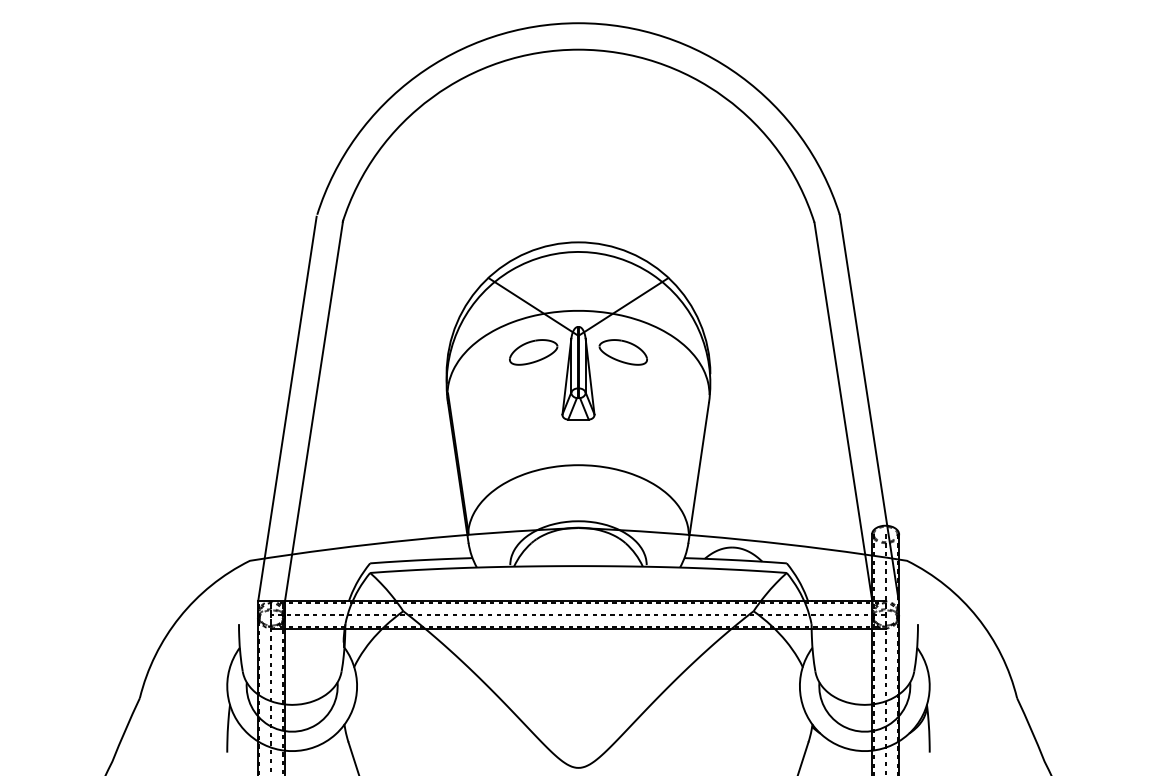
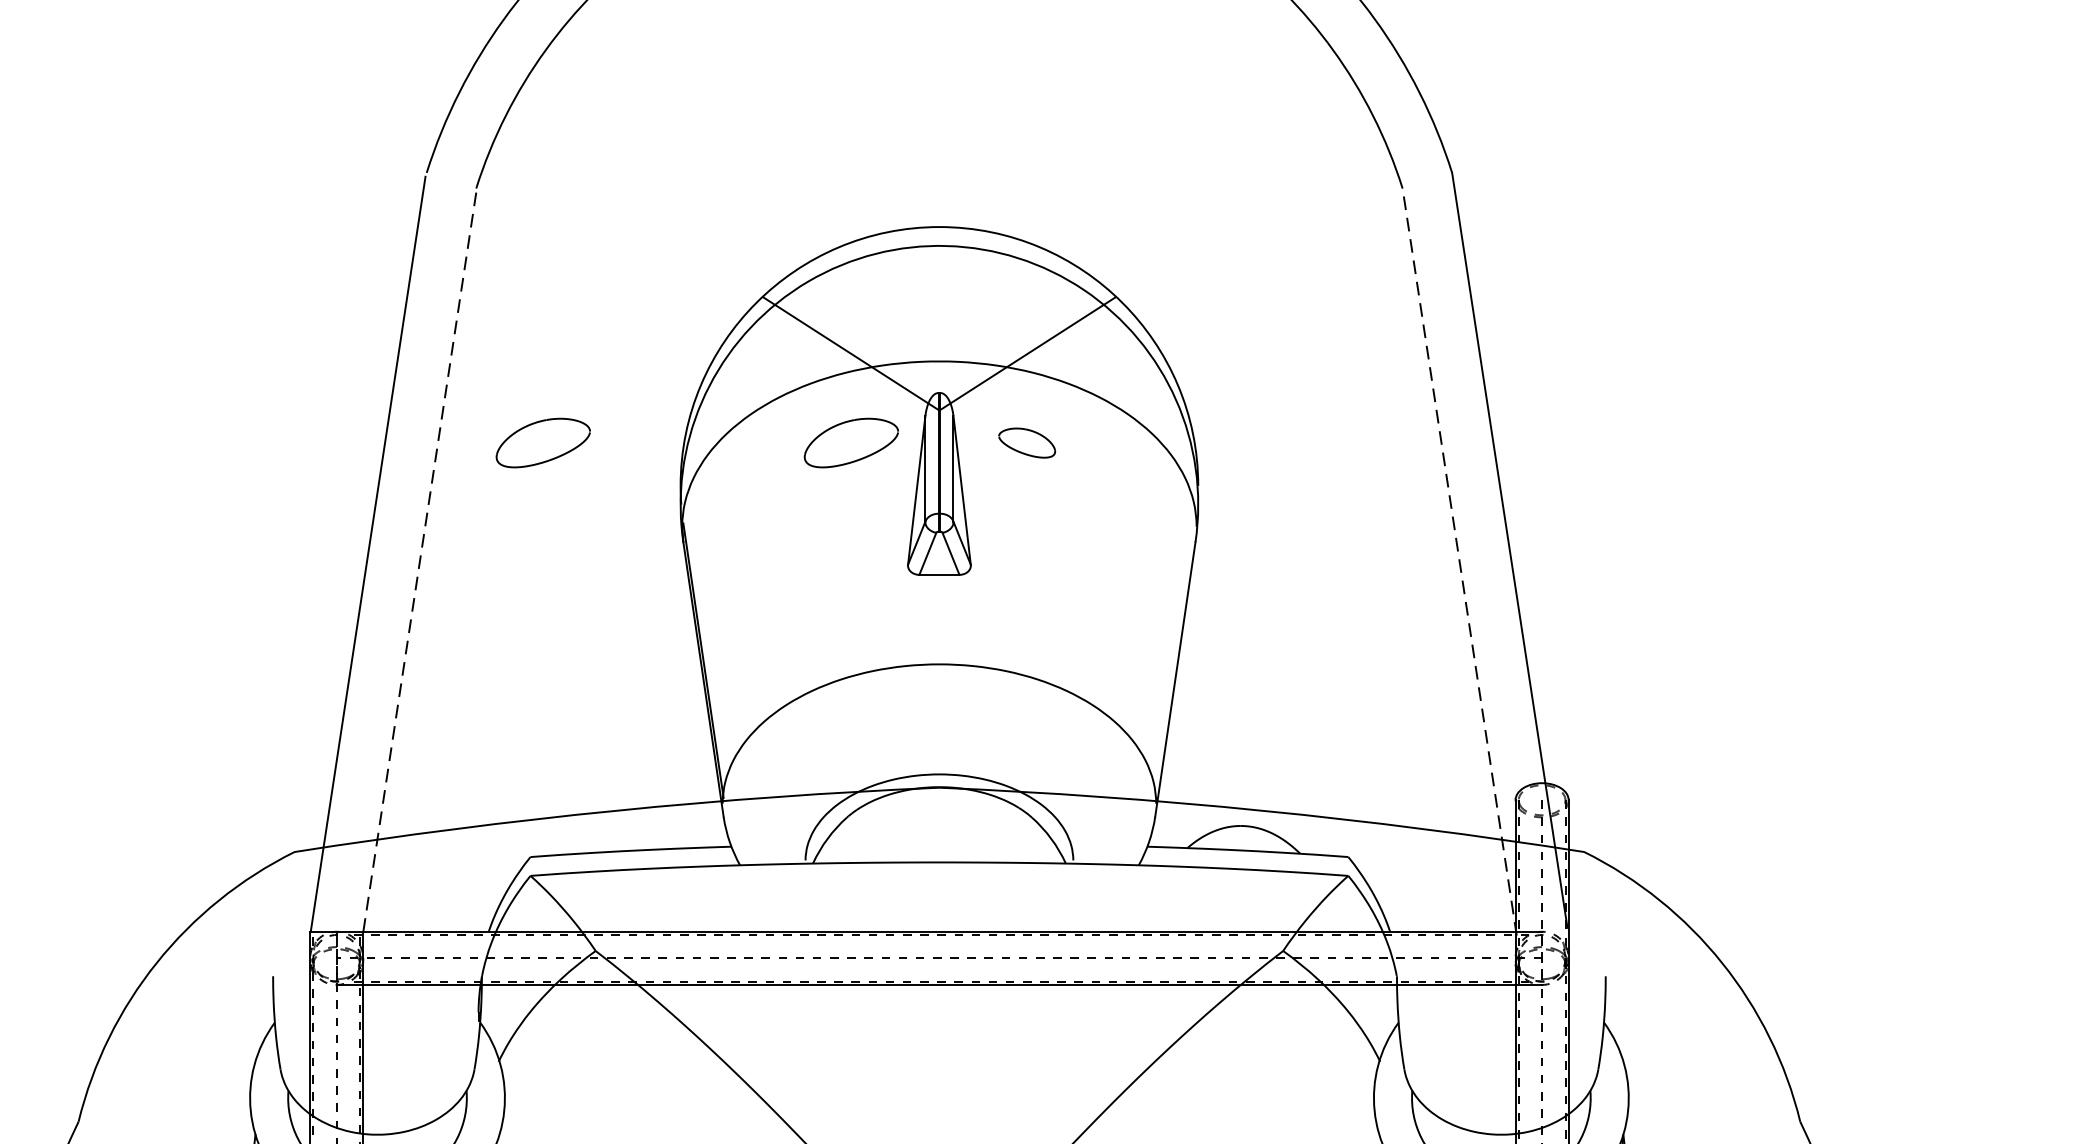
part: (376, 352) -> (542, 443), added
part: (622, 352) -> (1025, 443), size x0.6
line: (314, 411) -> (421, 558), solid -> dashed
line: (843, 413) -> (1459, 562), solid -> dashed

